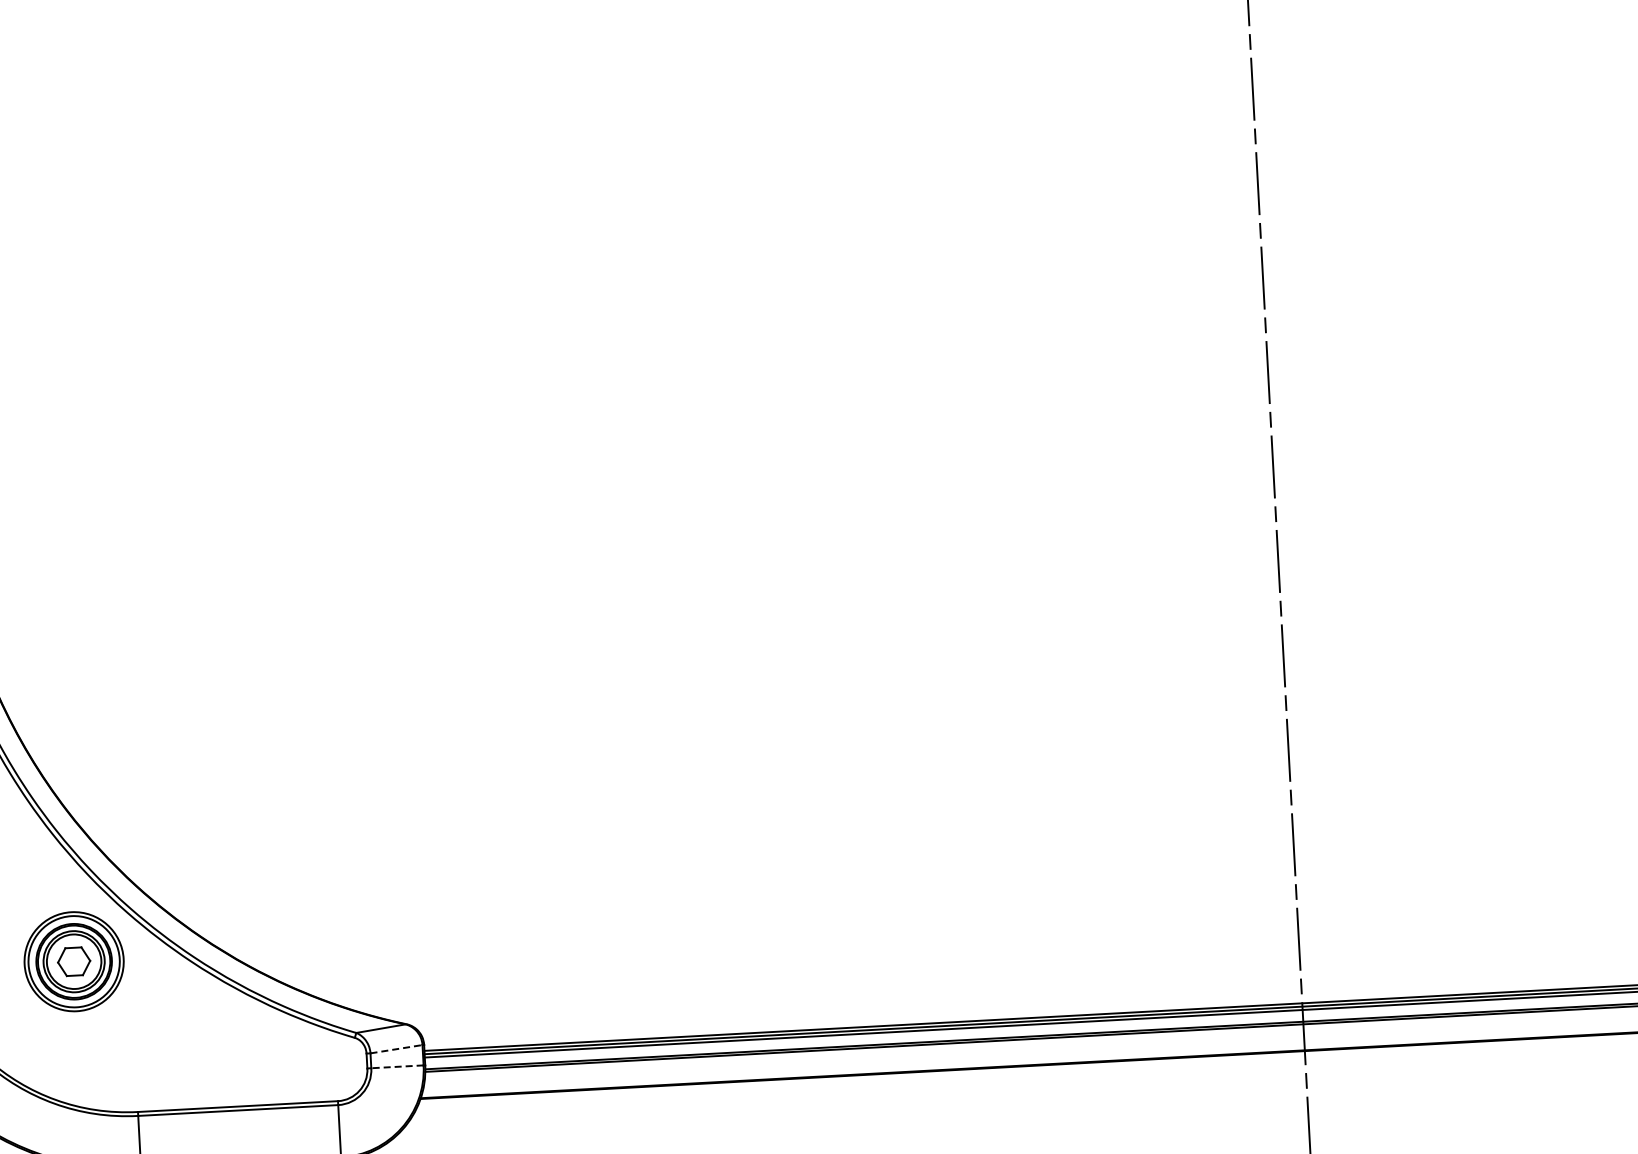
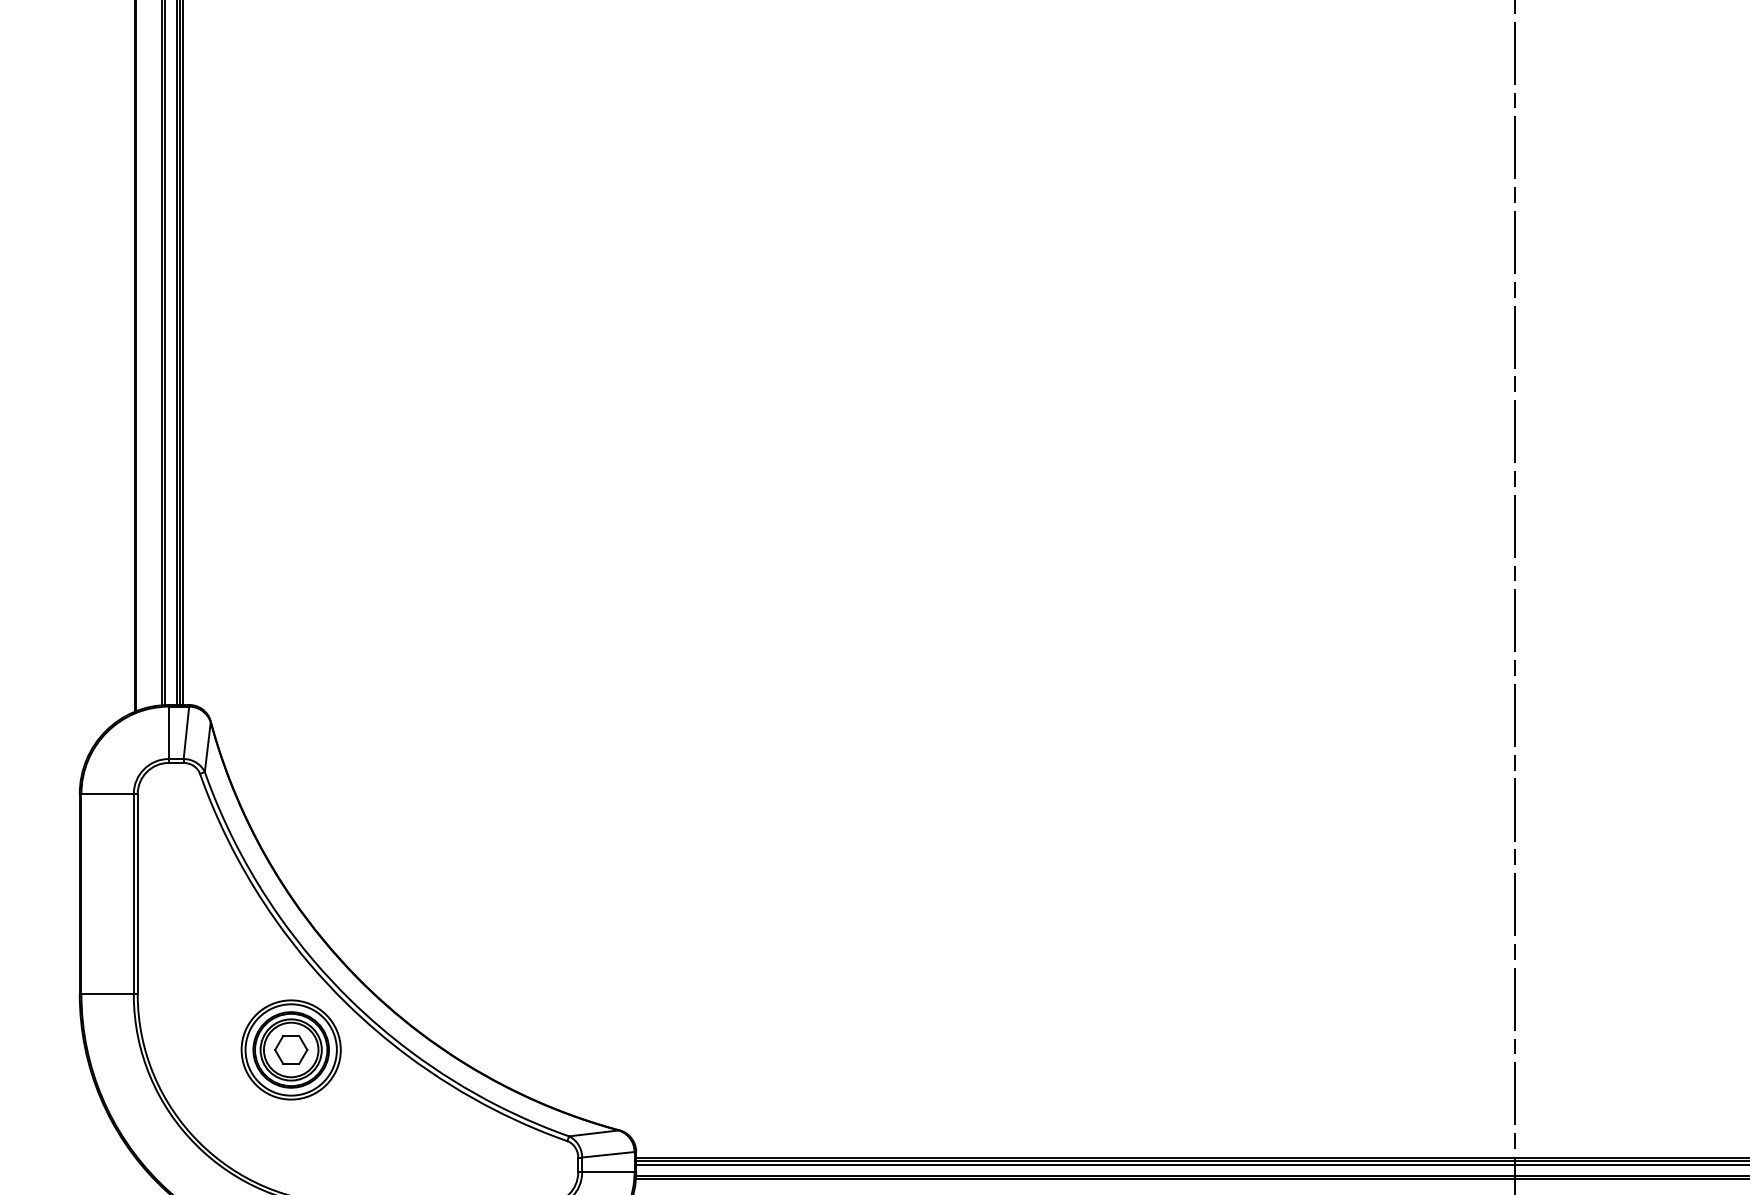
line: (396, 1048) -> (608, 1154), dashed -> solid
line: (396, 1066) -> (607, 1172), dashed -> solid

